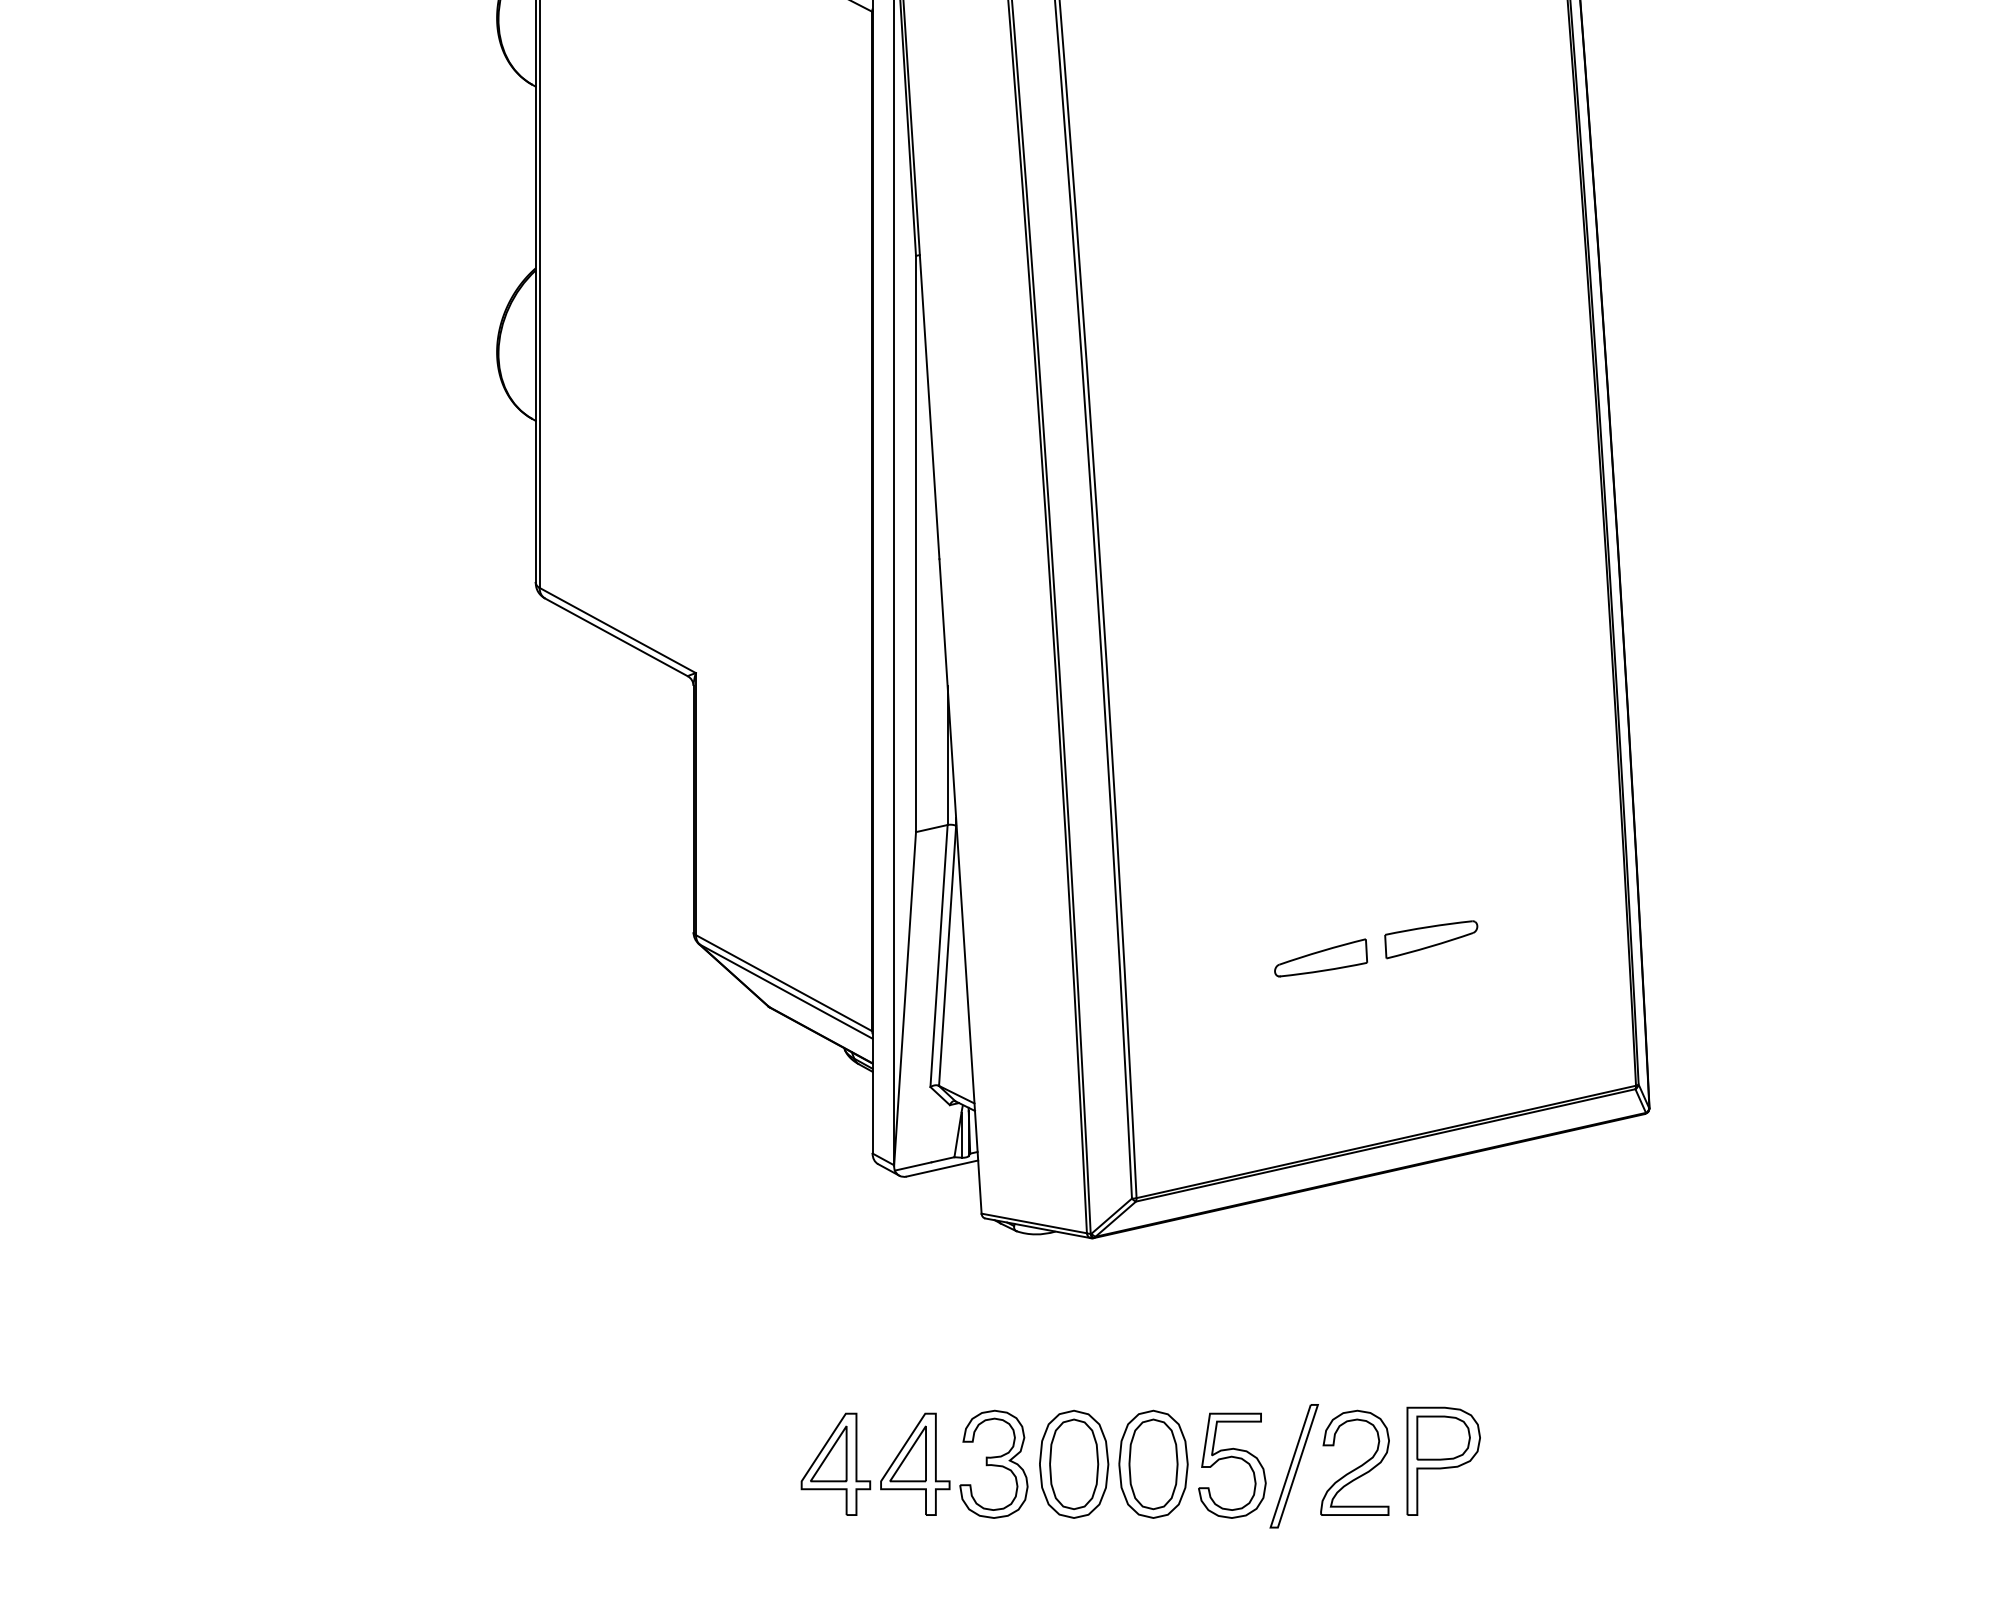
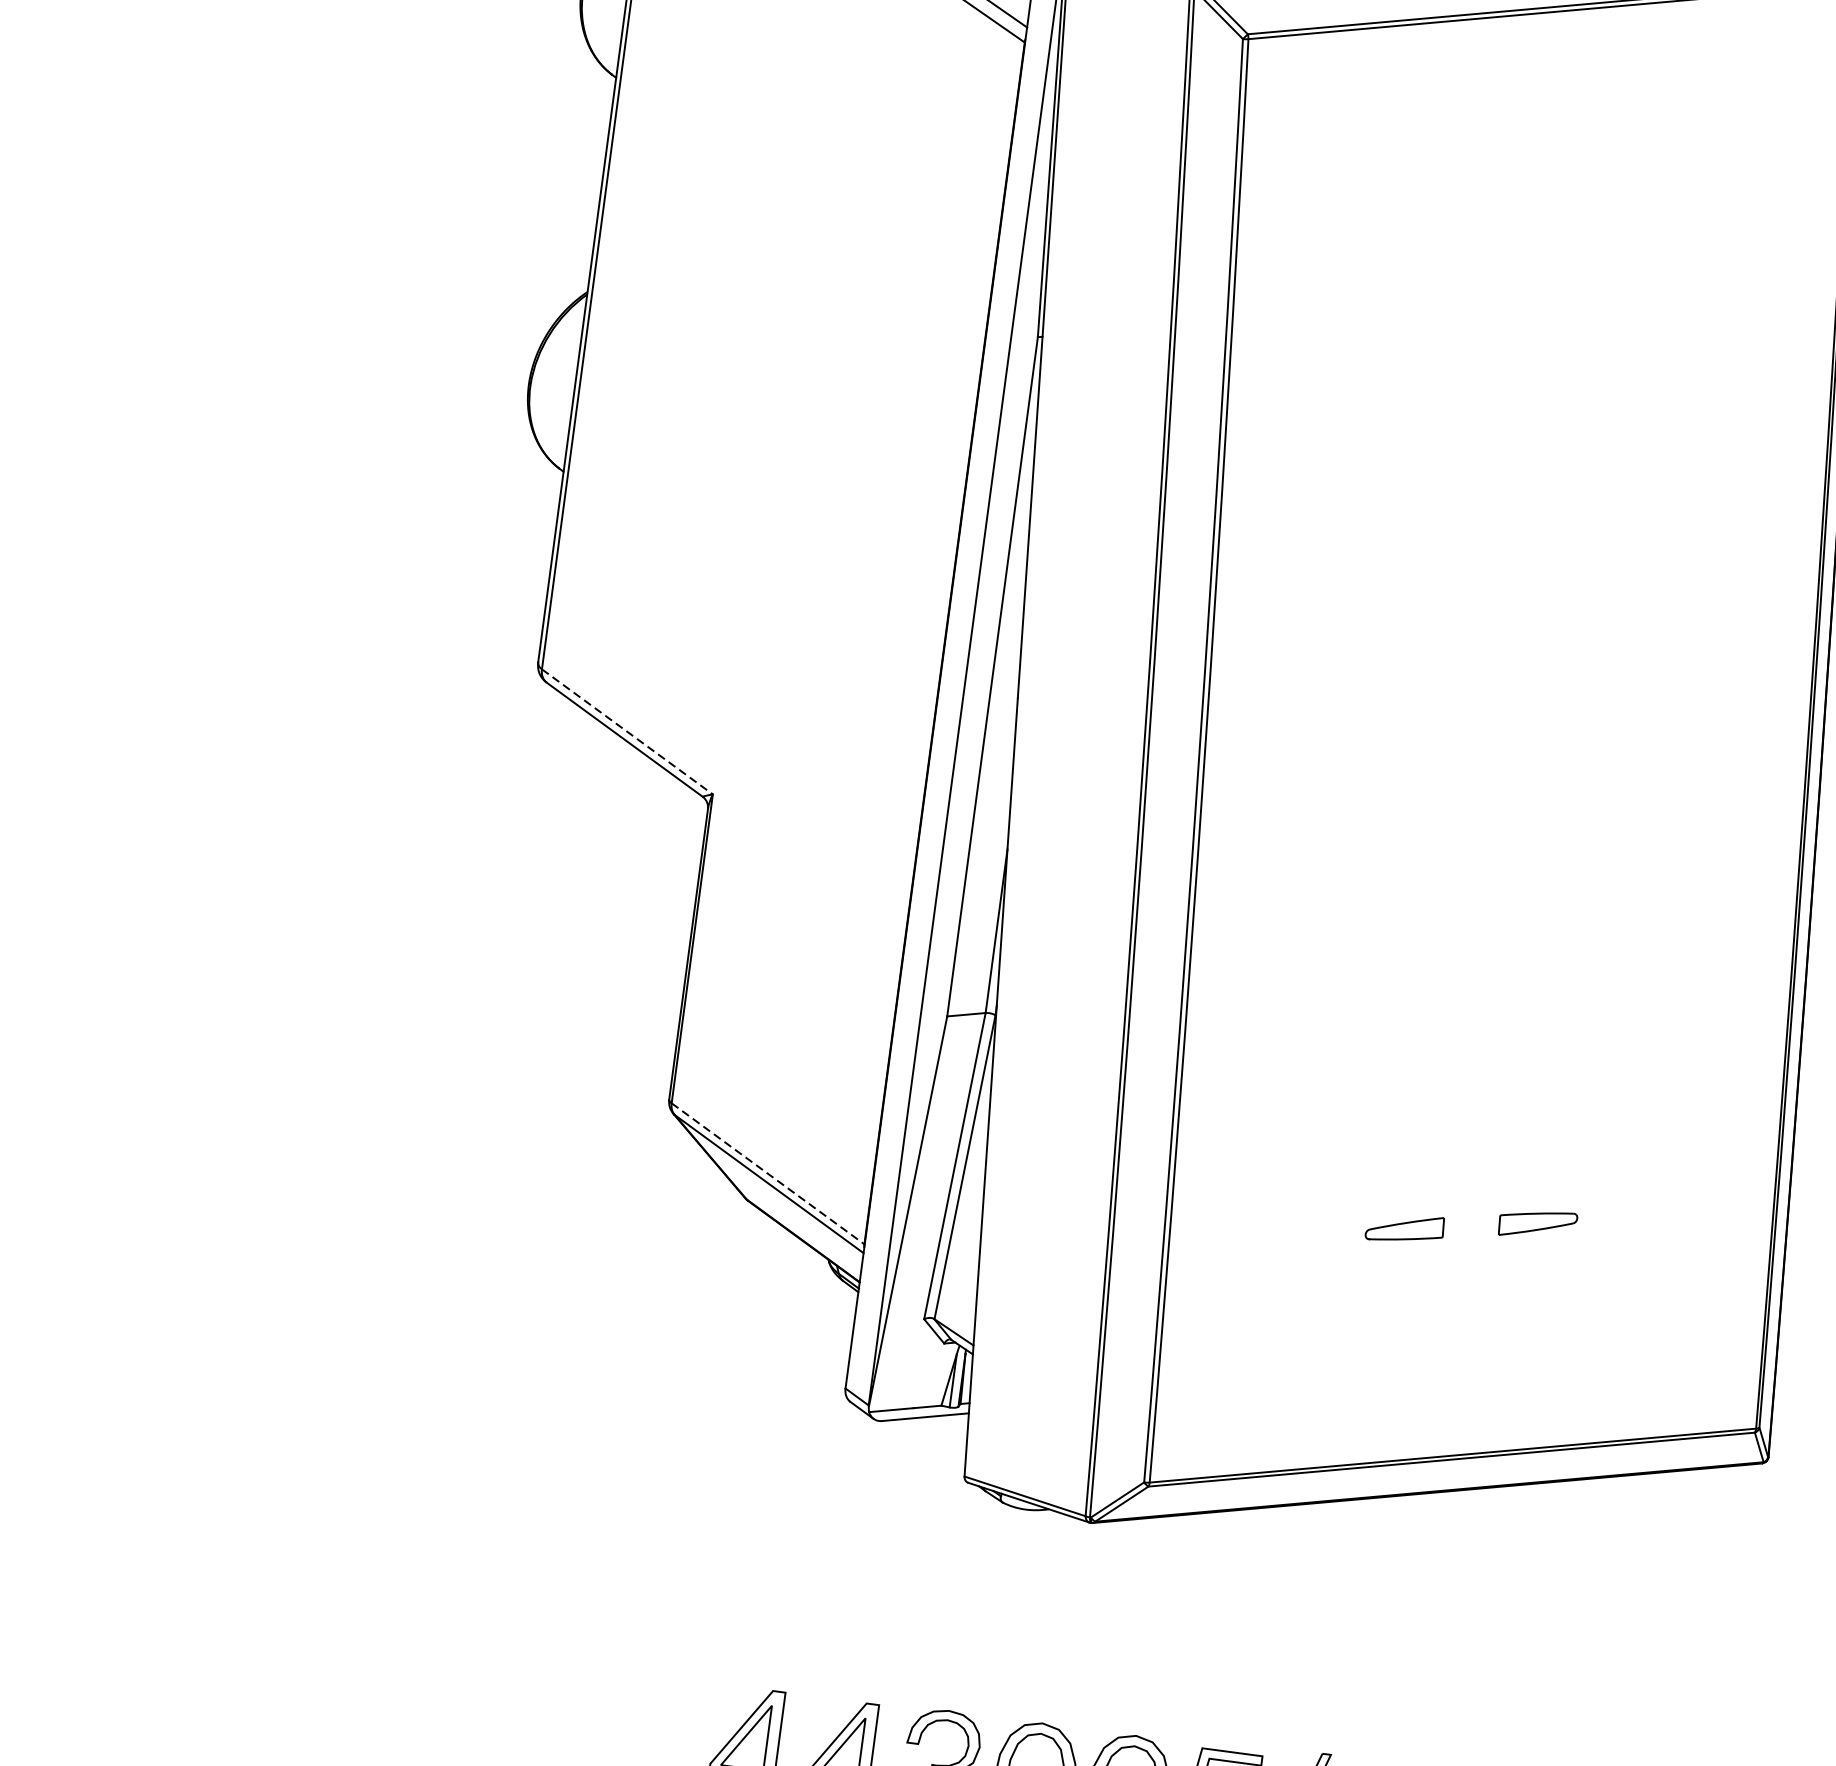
line: (618, 630) -> (628, 731), solid -> dashed
part: (1431, 939) -> (1538, 1224), size x0.7
part: (1321, 957) -> (1405, 1228), size x0.7
line: (784, 983) -> (768, 1174), solid -> dashed

